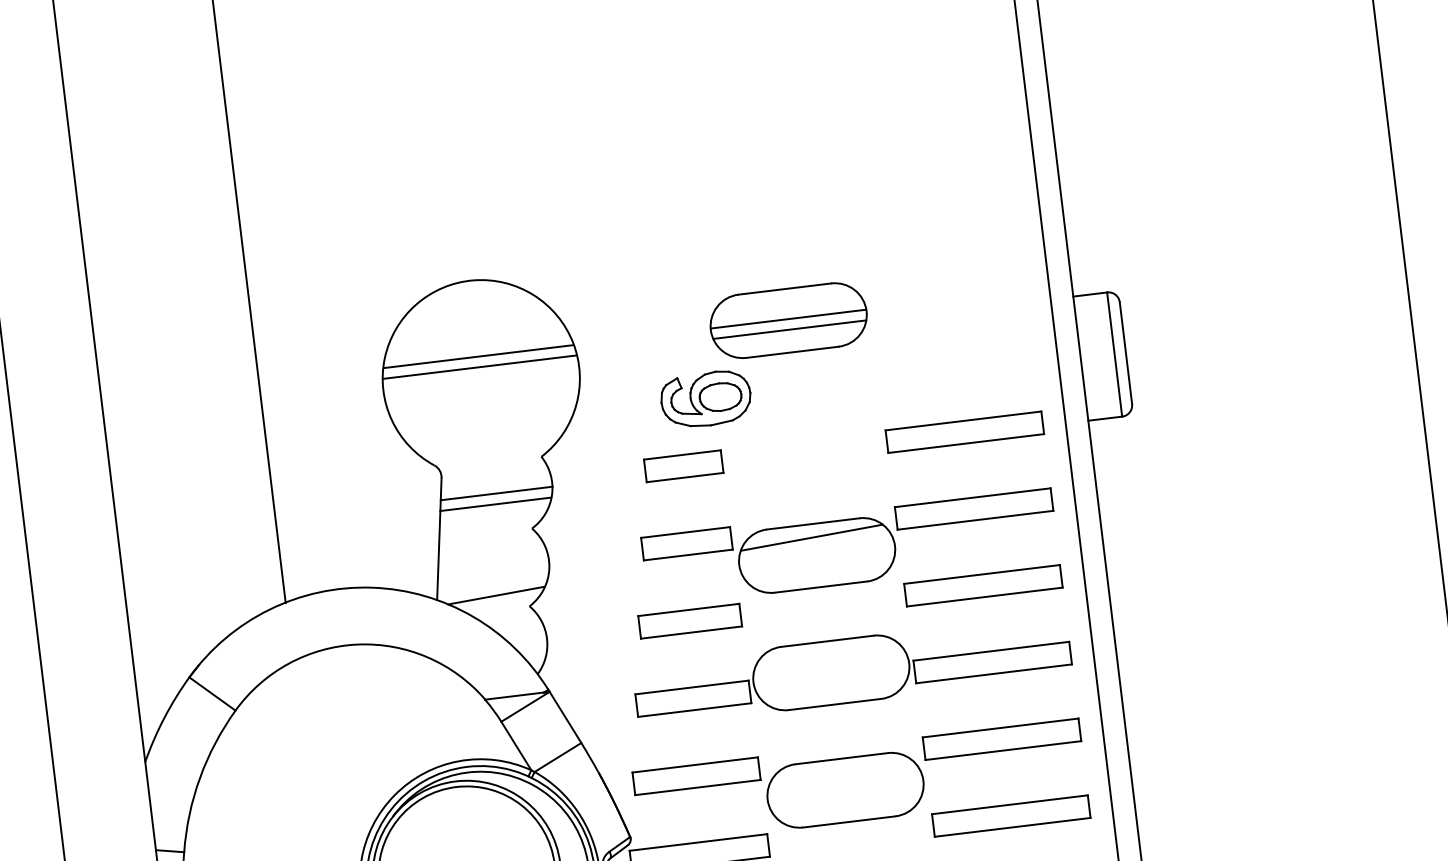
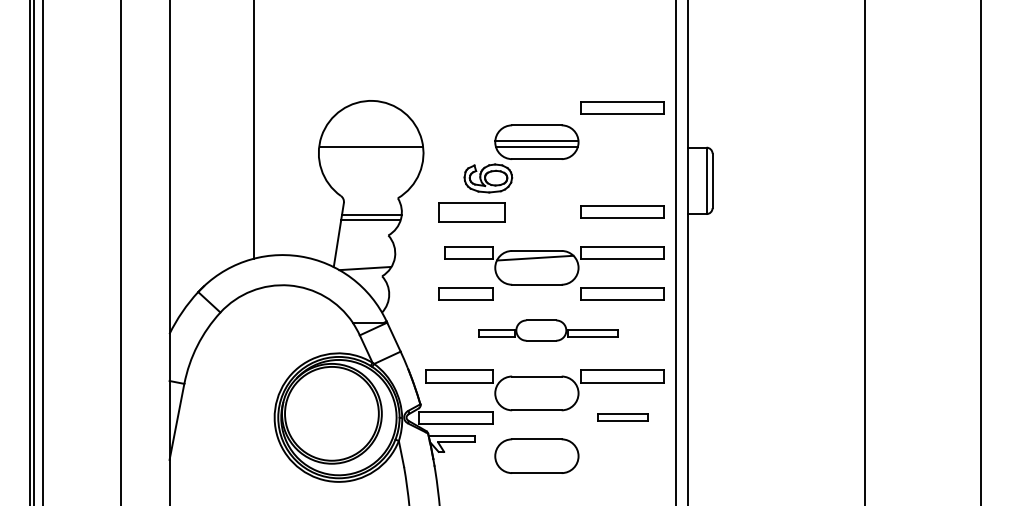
part: (940, 236) -> (622, 107), added
line: (477, 356) -> (370, 141), removed
part: (683, 464) -> (472, 211), size x1.6
part: (851, 670) -> (547, 330), size x0.6
part: (1011, 815) -> (622, 417), size x0.6

